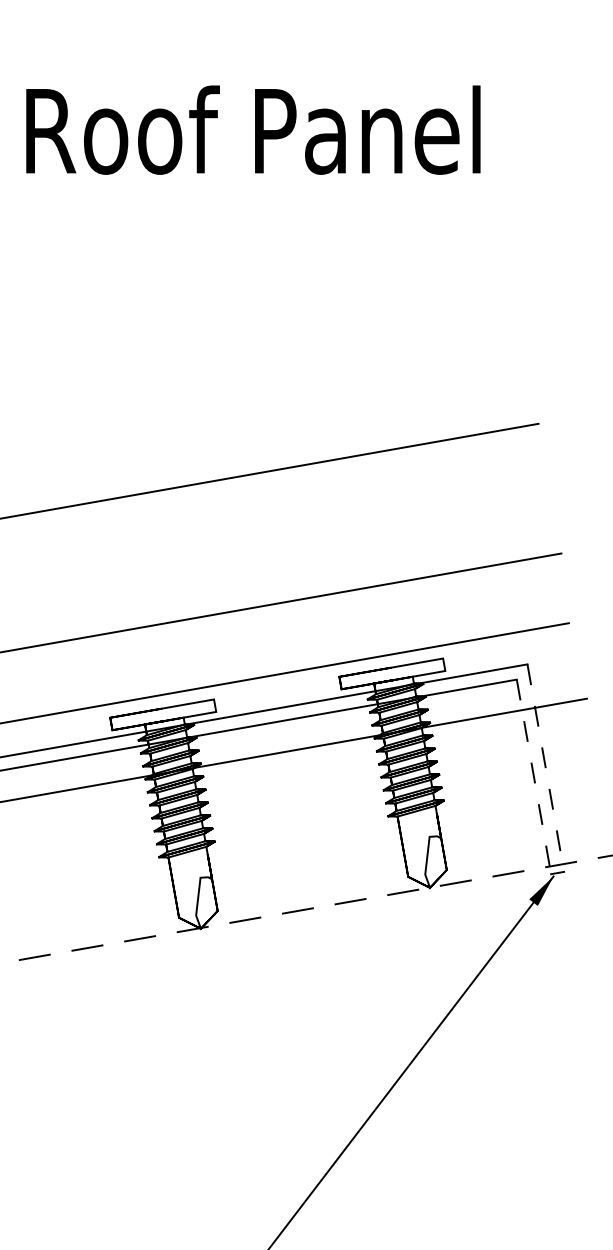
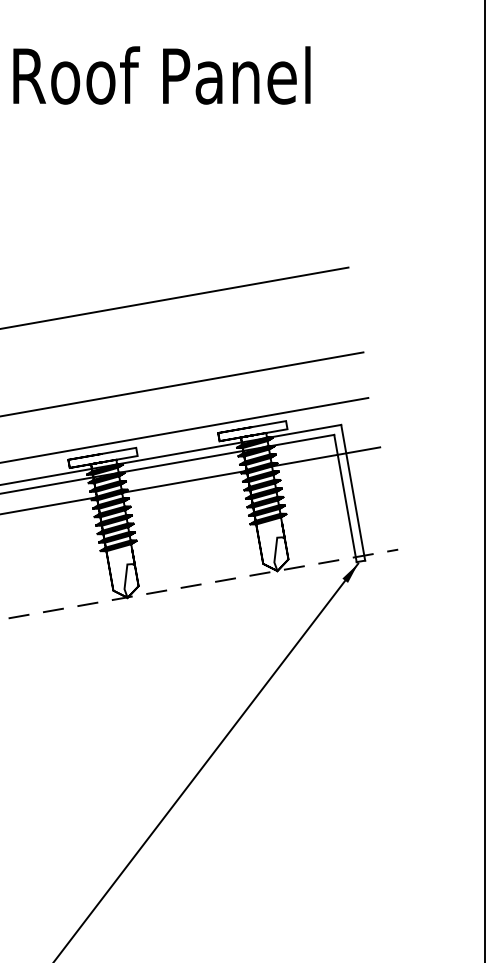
line: (546, 767) -> (353, 492), dashed -> solid
line: (533, 776) -> (345, 498), dashed -> solid

